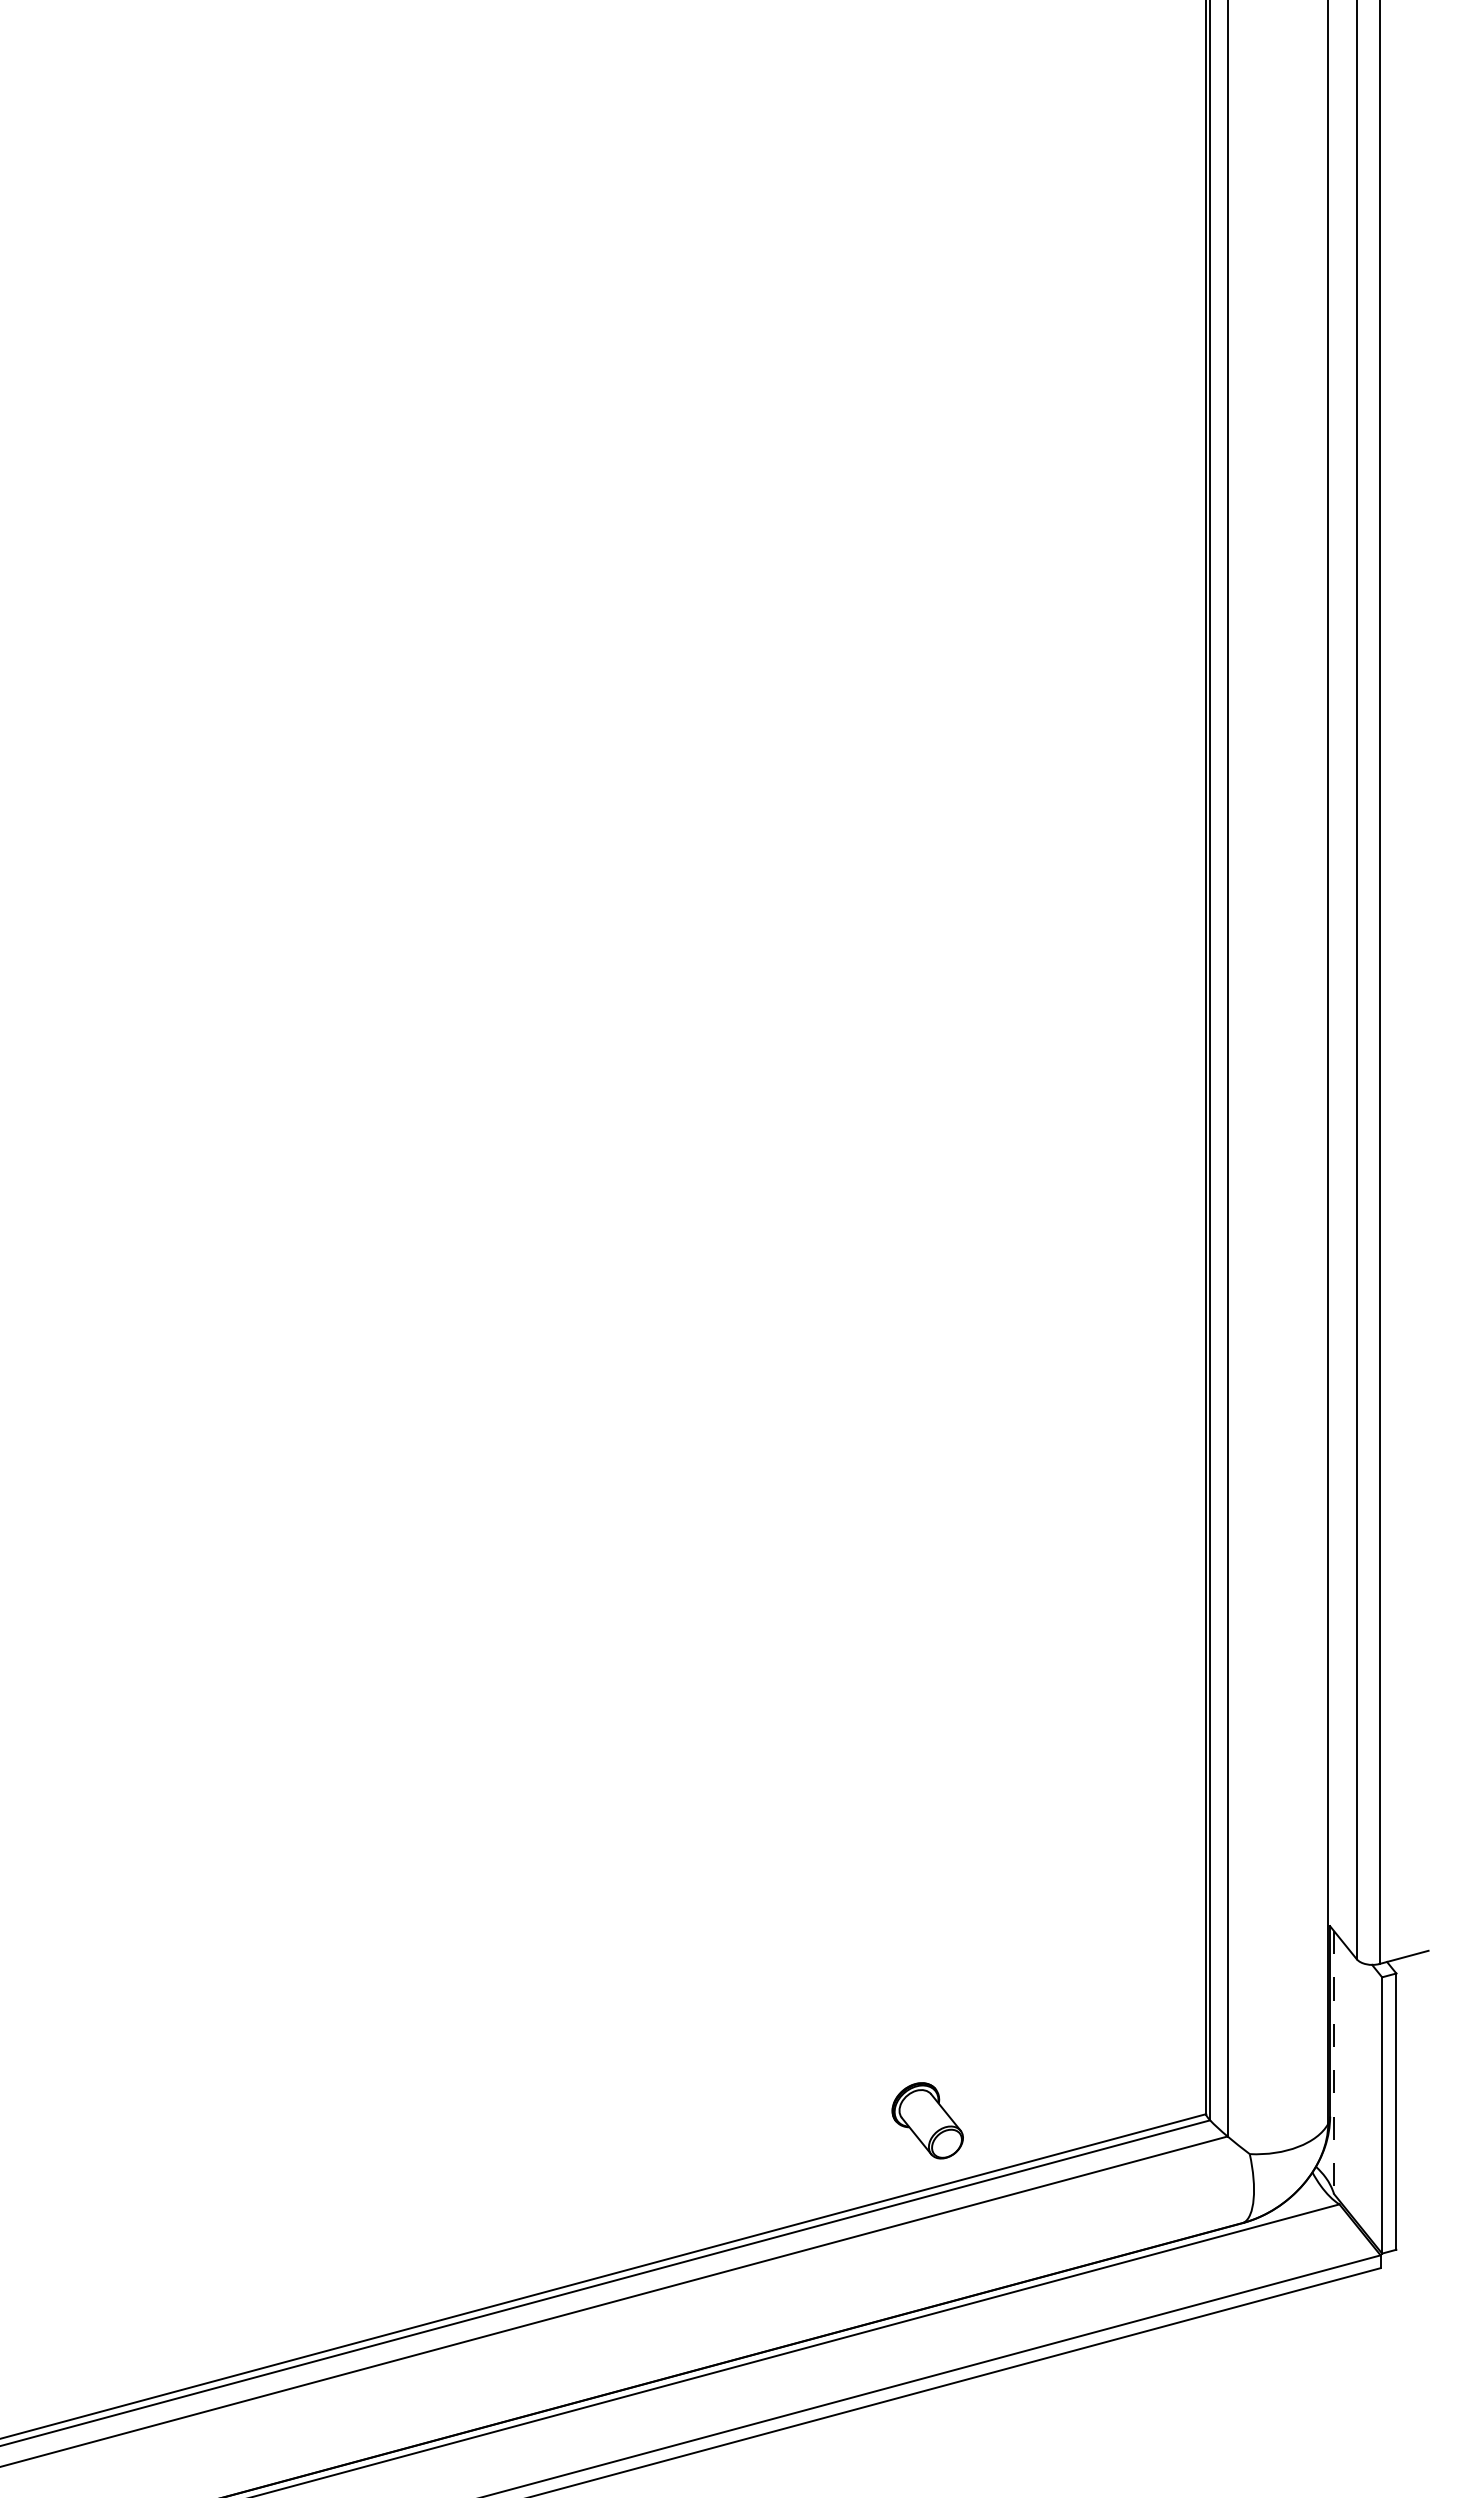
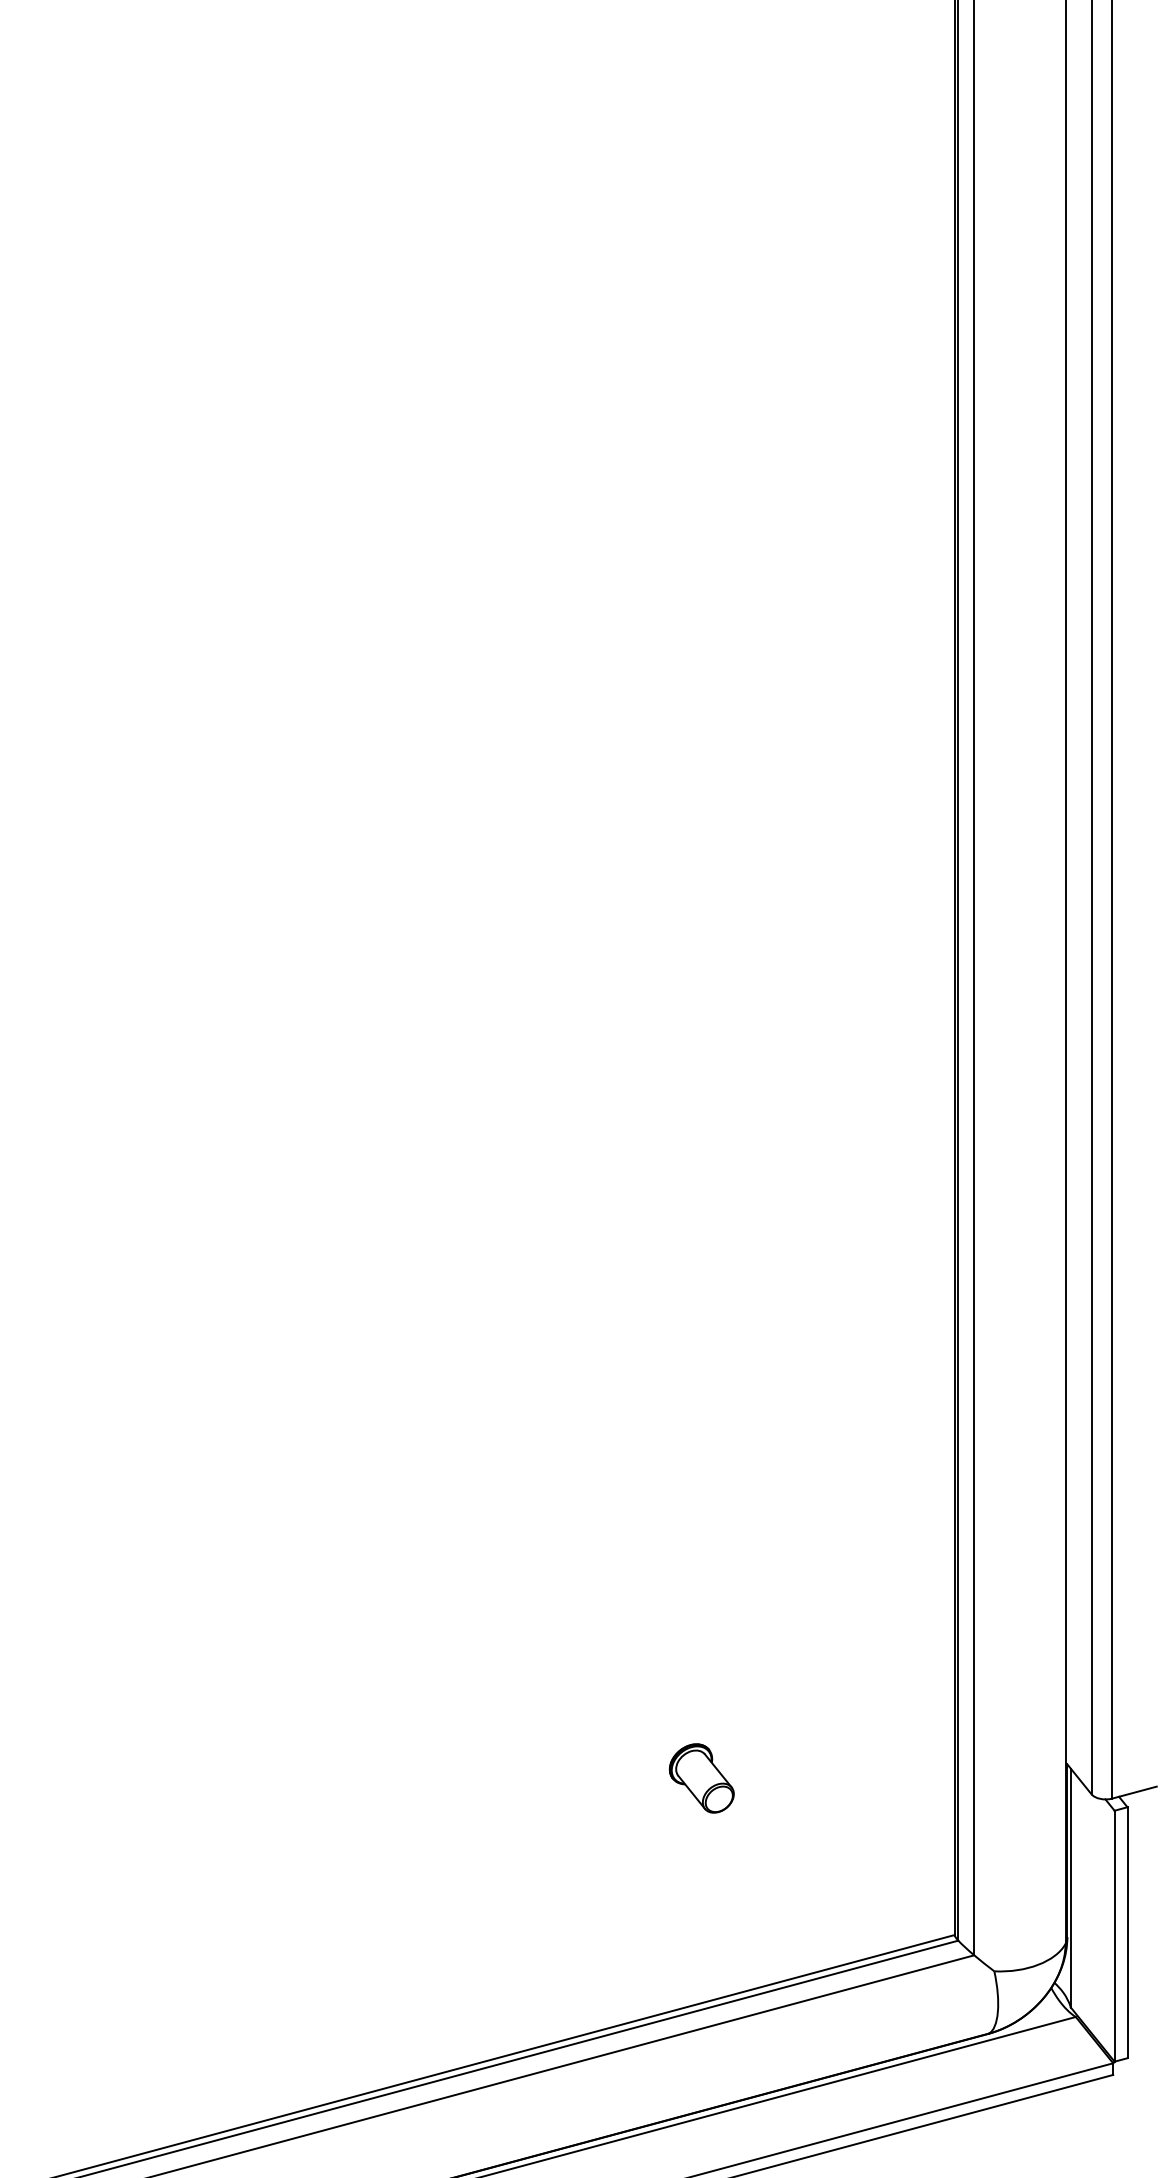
line: (1334, 2063) -> (1071, 1889), dashed -> solid
part: (927, 2120) -> (701, 1778), moved

